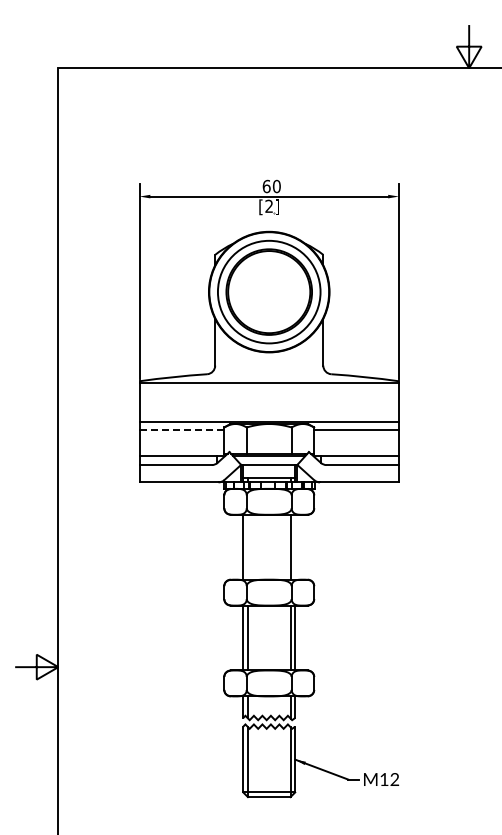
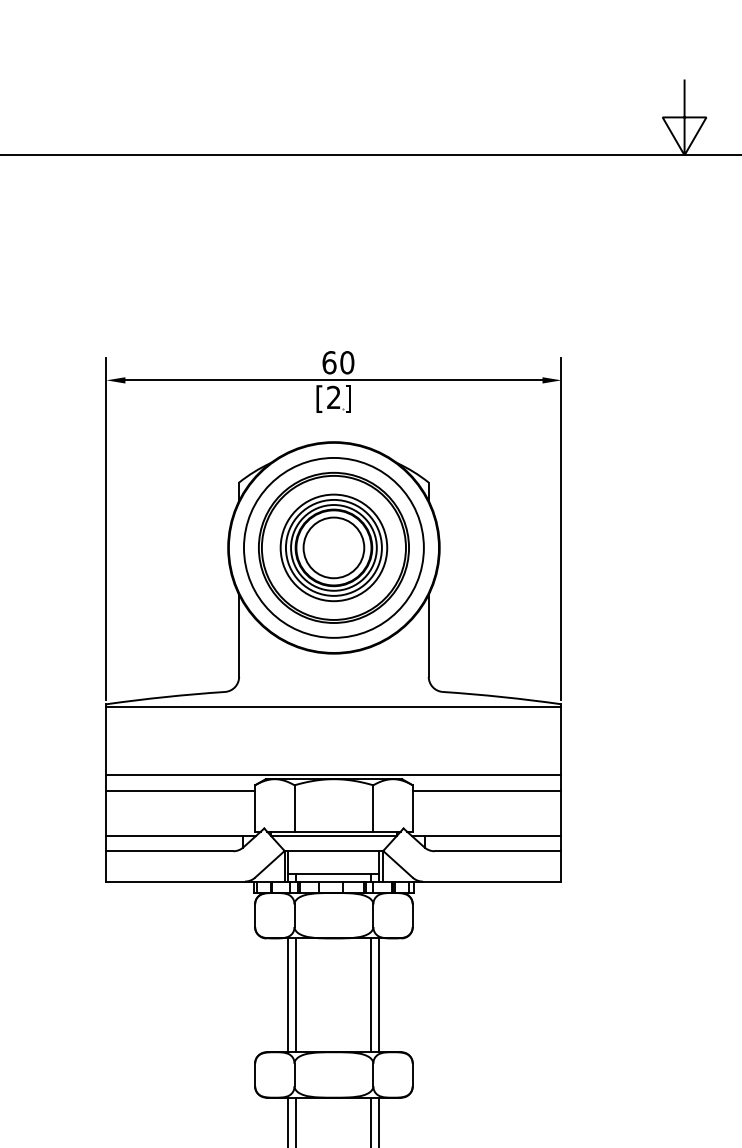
part: (269, 291) -> (334, 546), added
line: (182, 430) -> (181, 790), dashed -> solid
line: (247, 546) -> (295, 994), added
line: (295, 546) -> (379, 994), added

